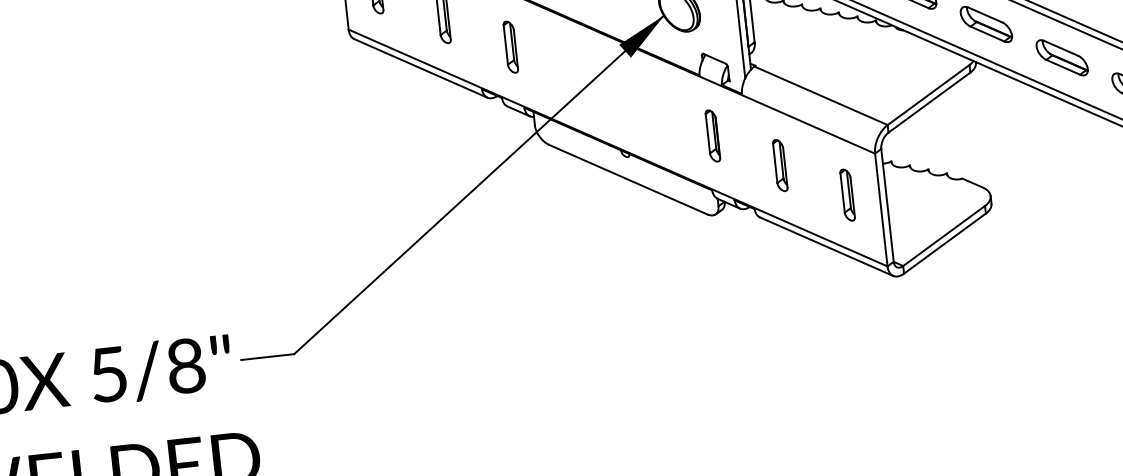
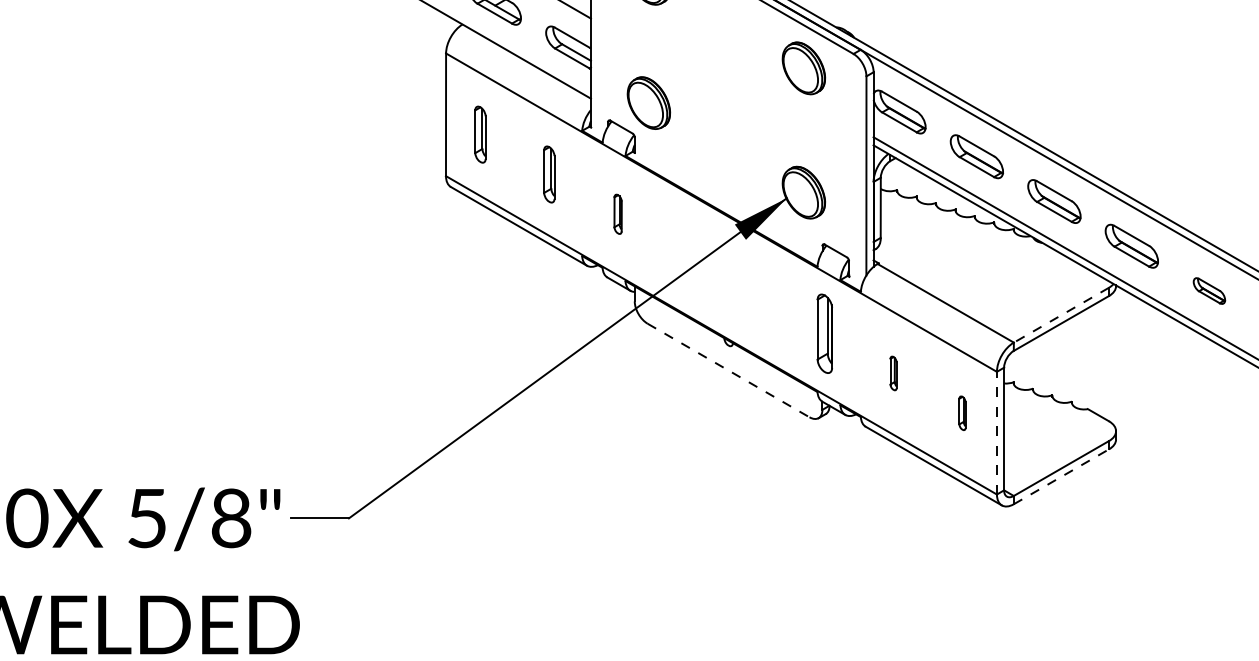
part: (510, 47) -> (617, 214), size x0.7
part: (1062, 57) -> (1209, 290), size x0.6
line: (928, 95) -> (1061, 315), solid -> dashed
part: (712, 135) -> (824, 333), size x1.4
part: (780, 165) -> (893, 373), size x0.6
line: (629, 179) -> (729, 370), solid -> dashed
part: (847, 195) -> (962, 413), size x0.6
line: (880, 209) -> (996, 432), solid -> dashed
line: (945, 243) -> (1061, 476), solid -> dashed

